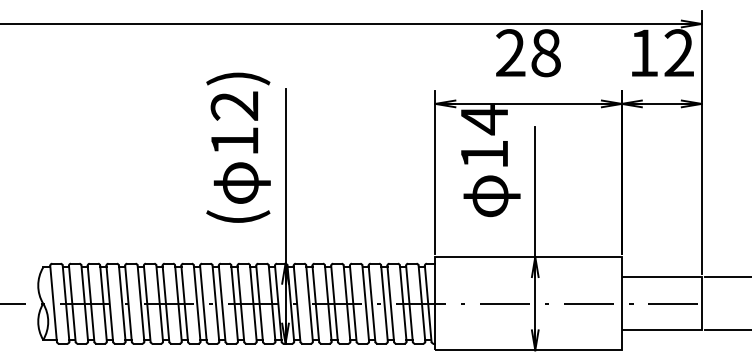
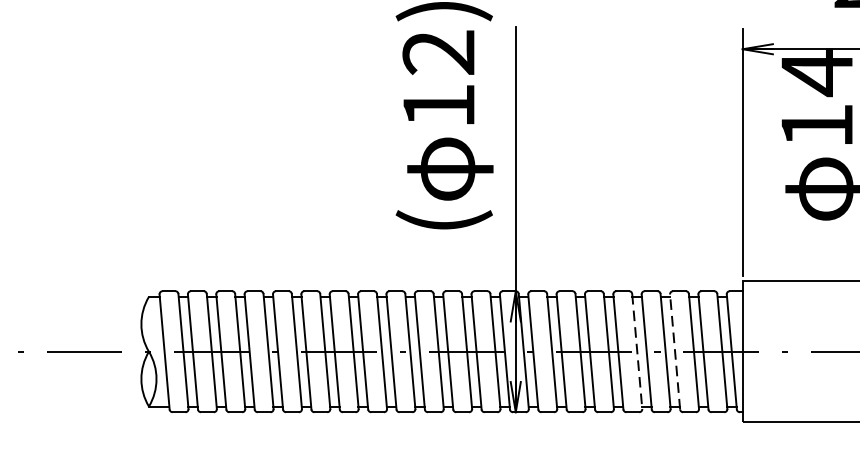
line: (390, 303) -> (674, 351), solid -> dashed
line: (365, 304) -> (636, 352), solid -> dashed

